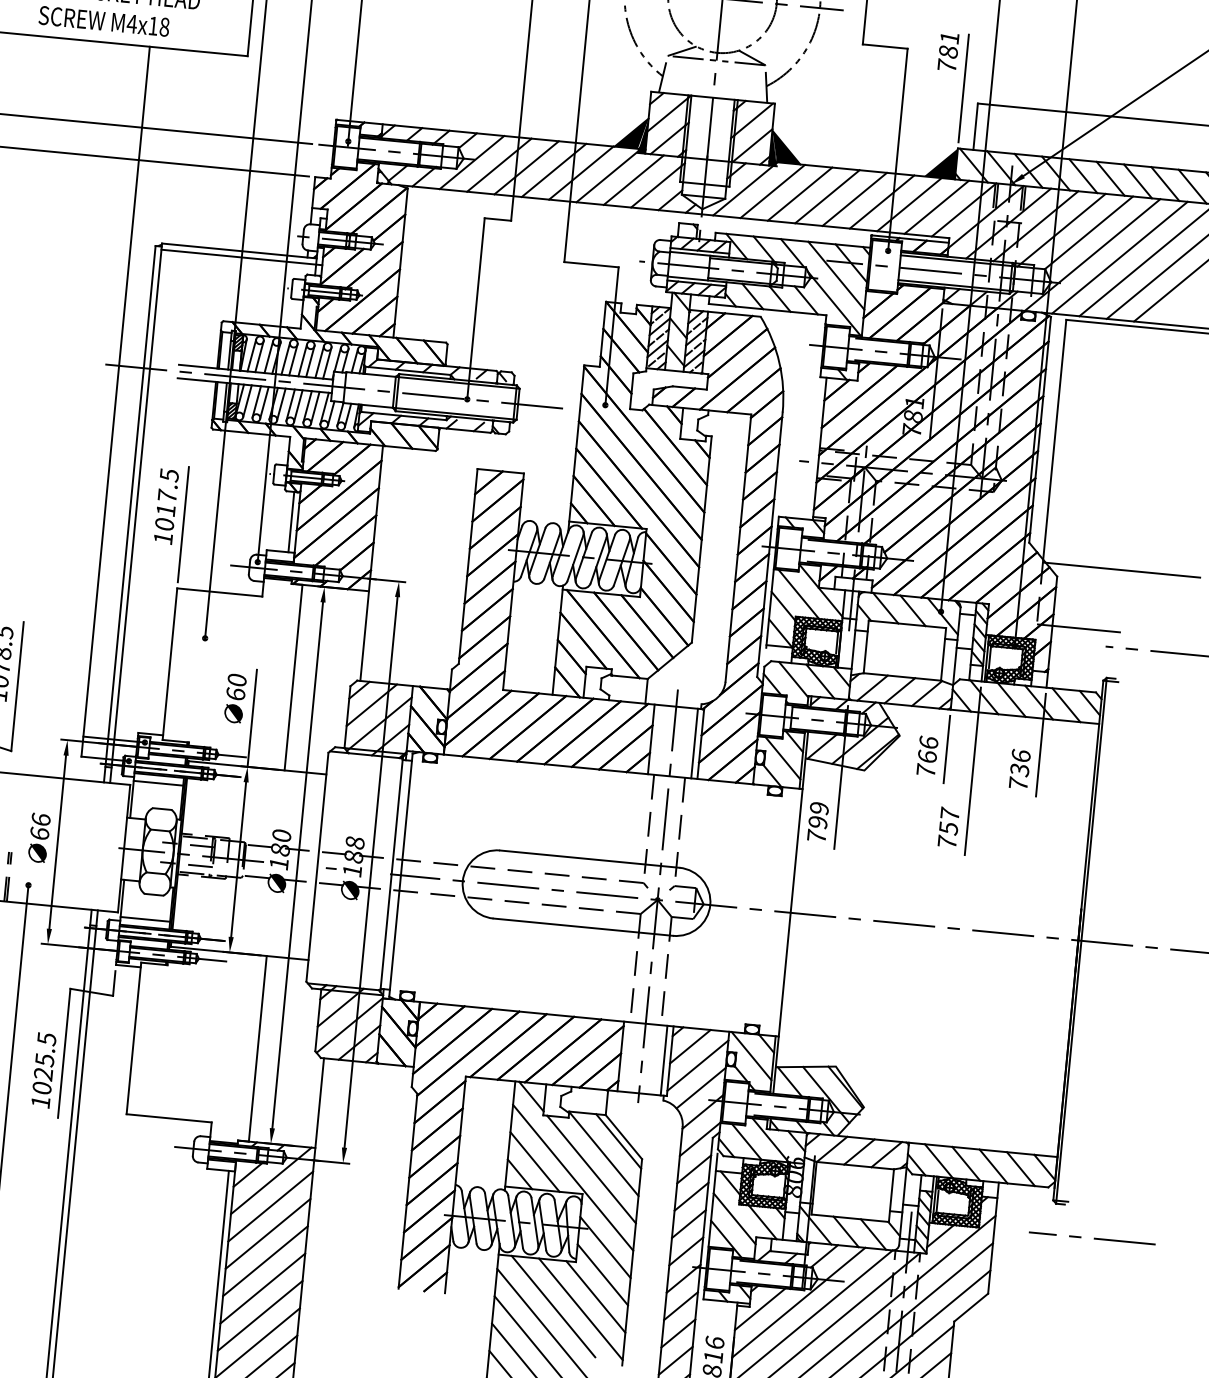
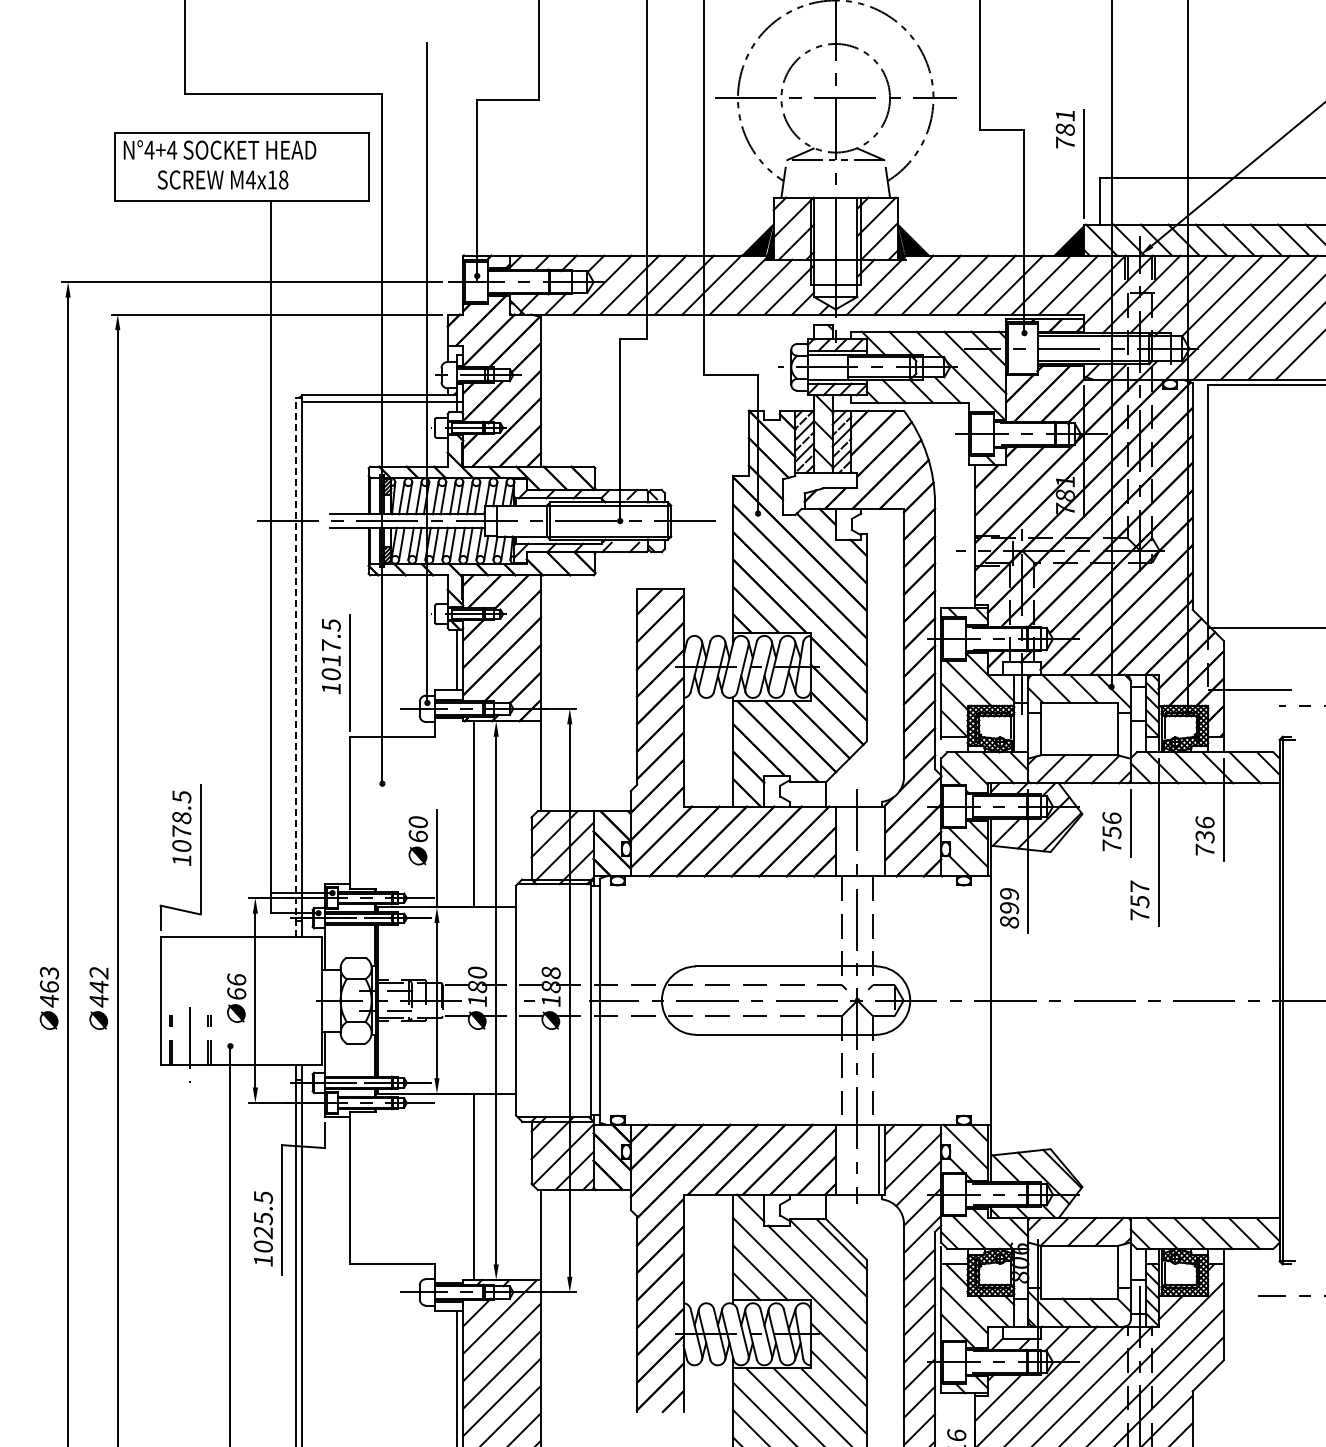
line: (129, 514) -> (295, 667), solid -> dashed
line: (694, 743) -> (879, 841), removed
text: (926, 756) -> (1111, 832), 766 -> 756
line: (158, 783) -> (349, 932), removed
text: (816, 835) -> (1009, 921), 799 -> 899
line: (144, 918) -> (349, 1068), removed

